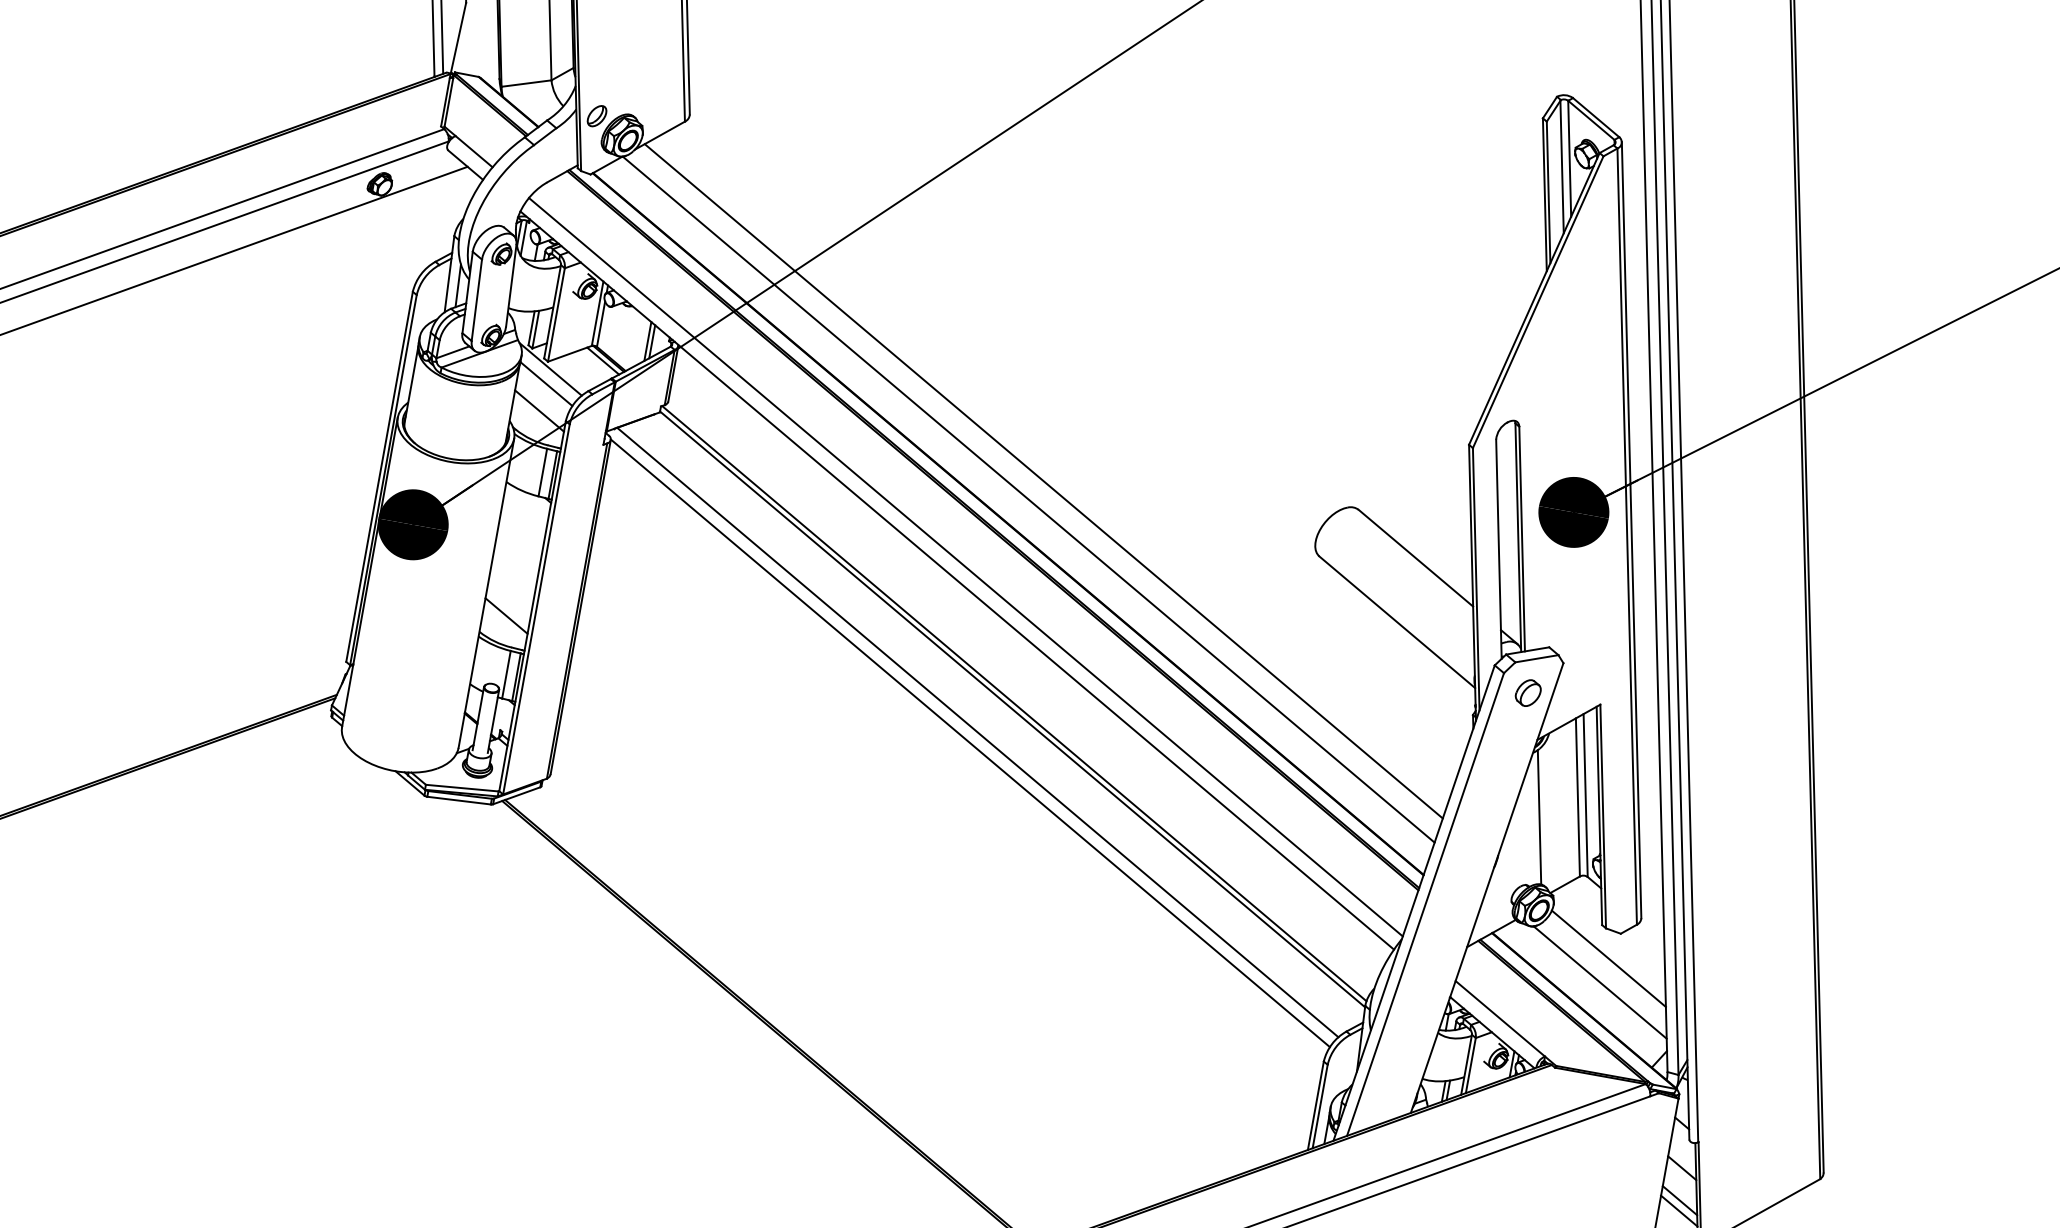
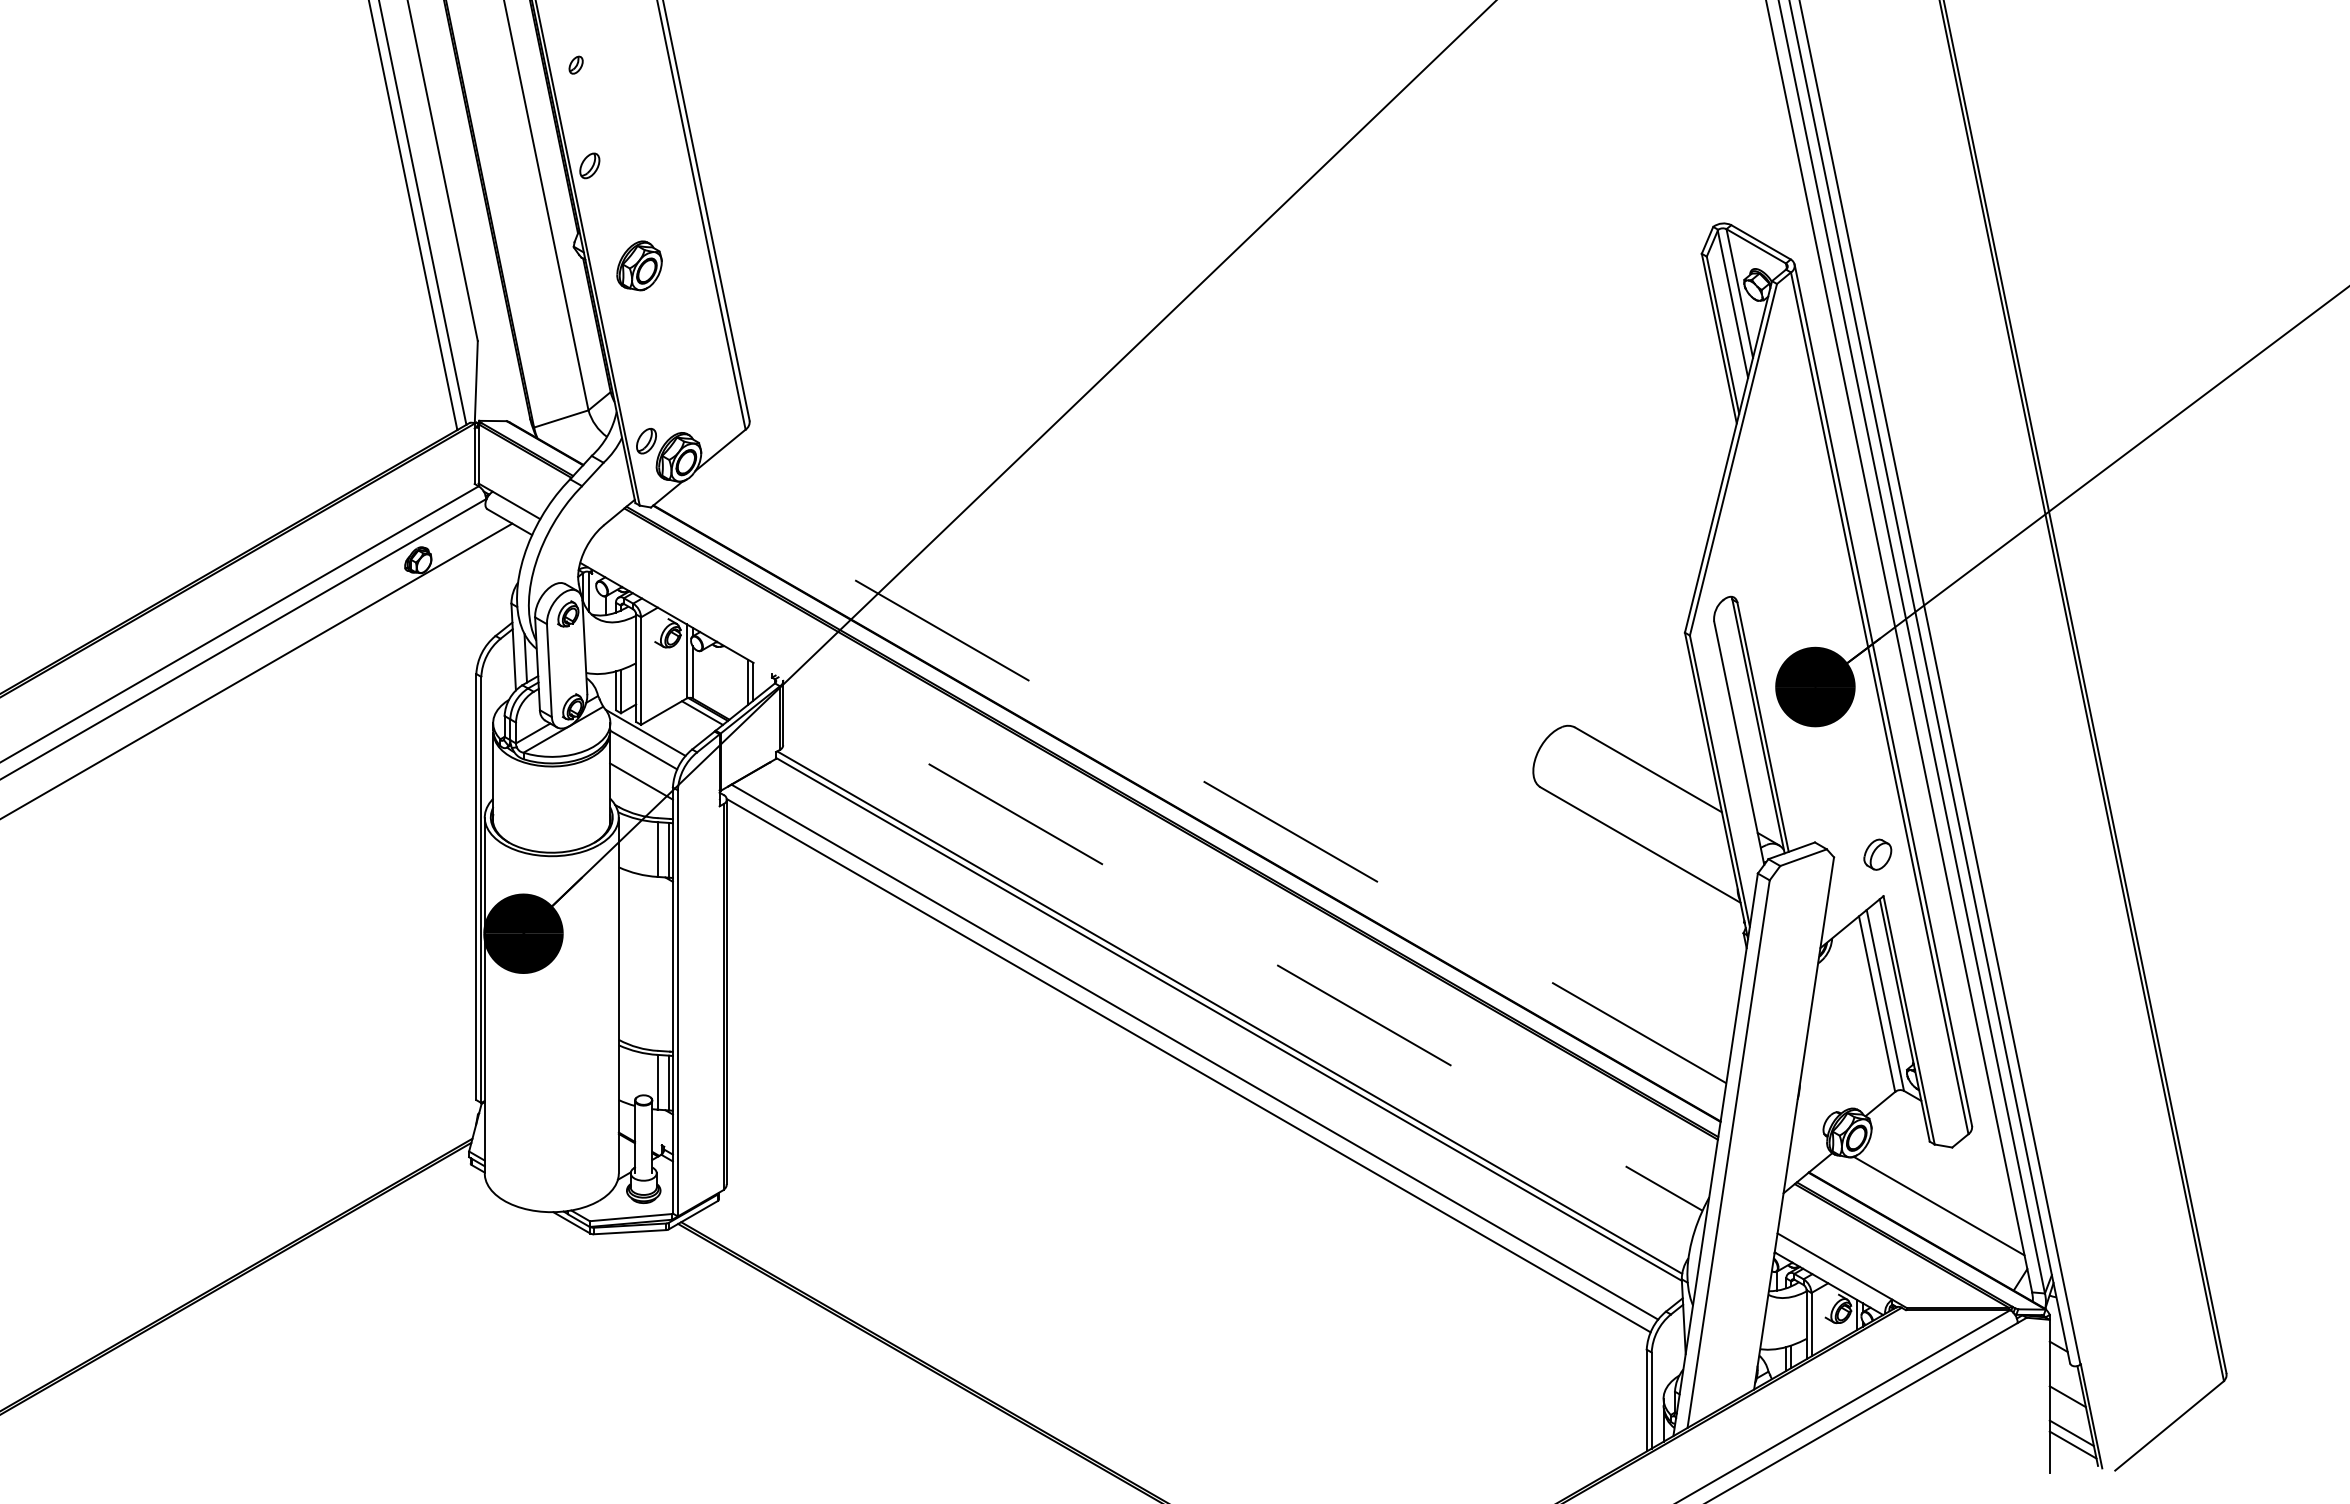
line: (1043, 481) -> (1217, 758), removed
line: (1028, 499) -> (1204, 782), solid -> dashed
line: (965, 567) -> (1148, 870), removed
line: (957, 580) -> (1141, 886), solid -> dashed
line: (506, 615) -> (645, 1016), removed
part: (1528, 692) -> (1877, 854), moved
line: (1538, 816) -> (1837, 1033), removed
line: (1608, 958) -> (1943, 1177), removed

